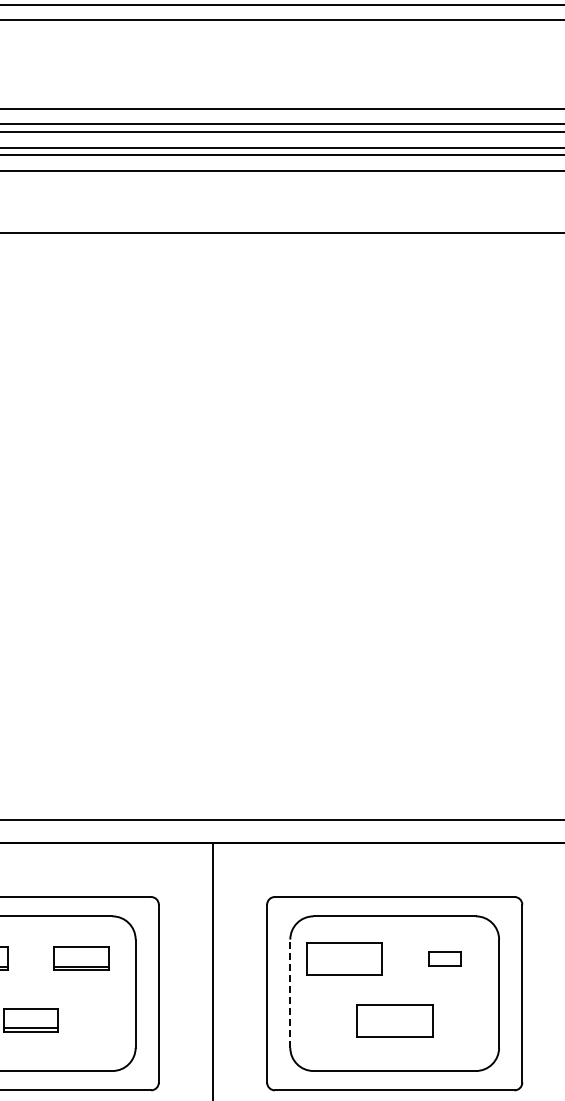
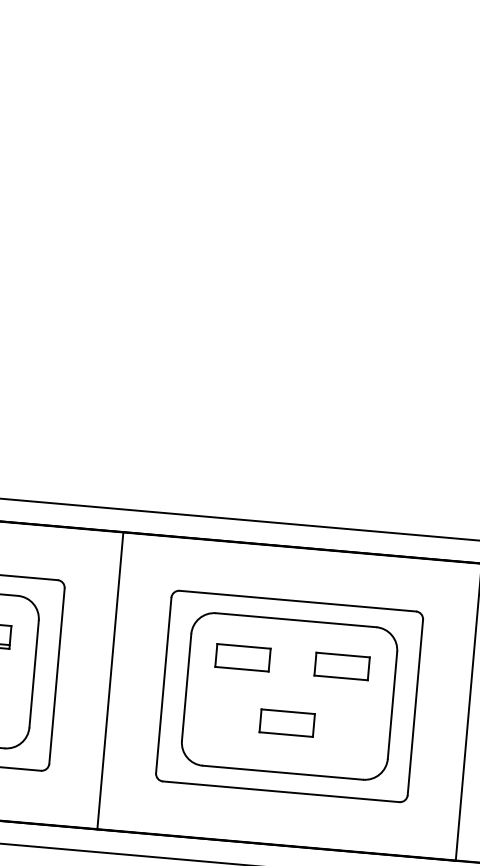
part: (344, 958) -> (243, 657), size x0.71
part: (444, 958) -> (341, 666), size x1.67
line: (290, 993) -> (186, 687), dashed -> solid
part: (394, 1020) -> (287, 722), size x0.71

